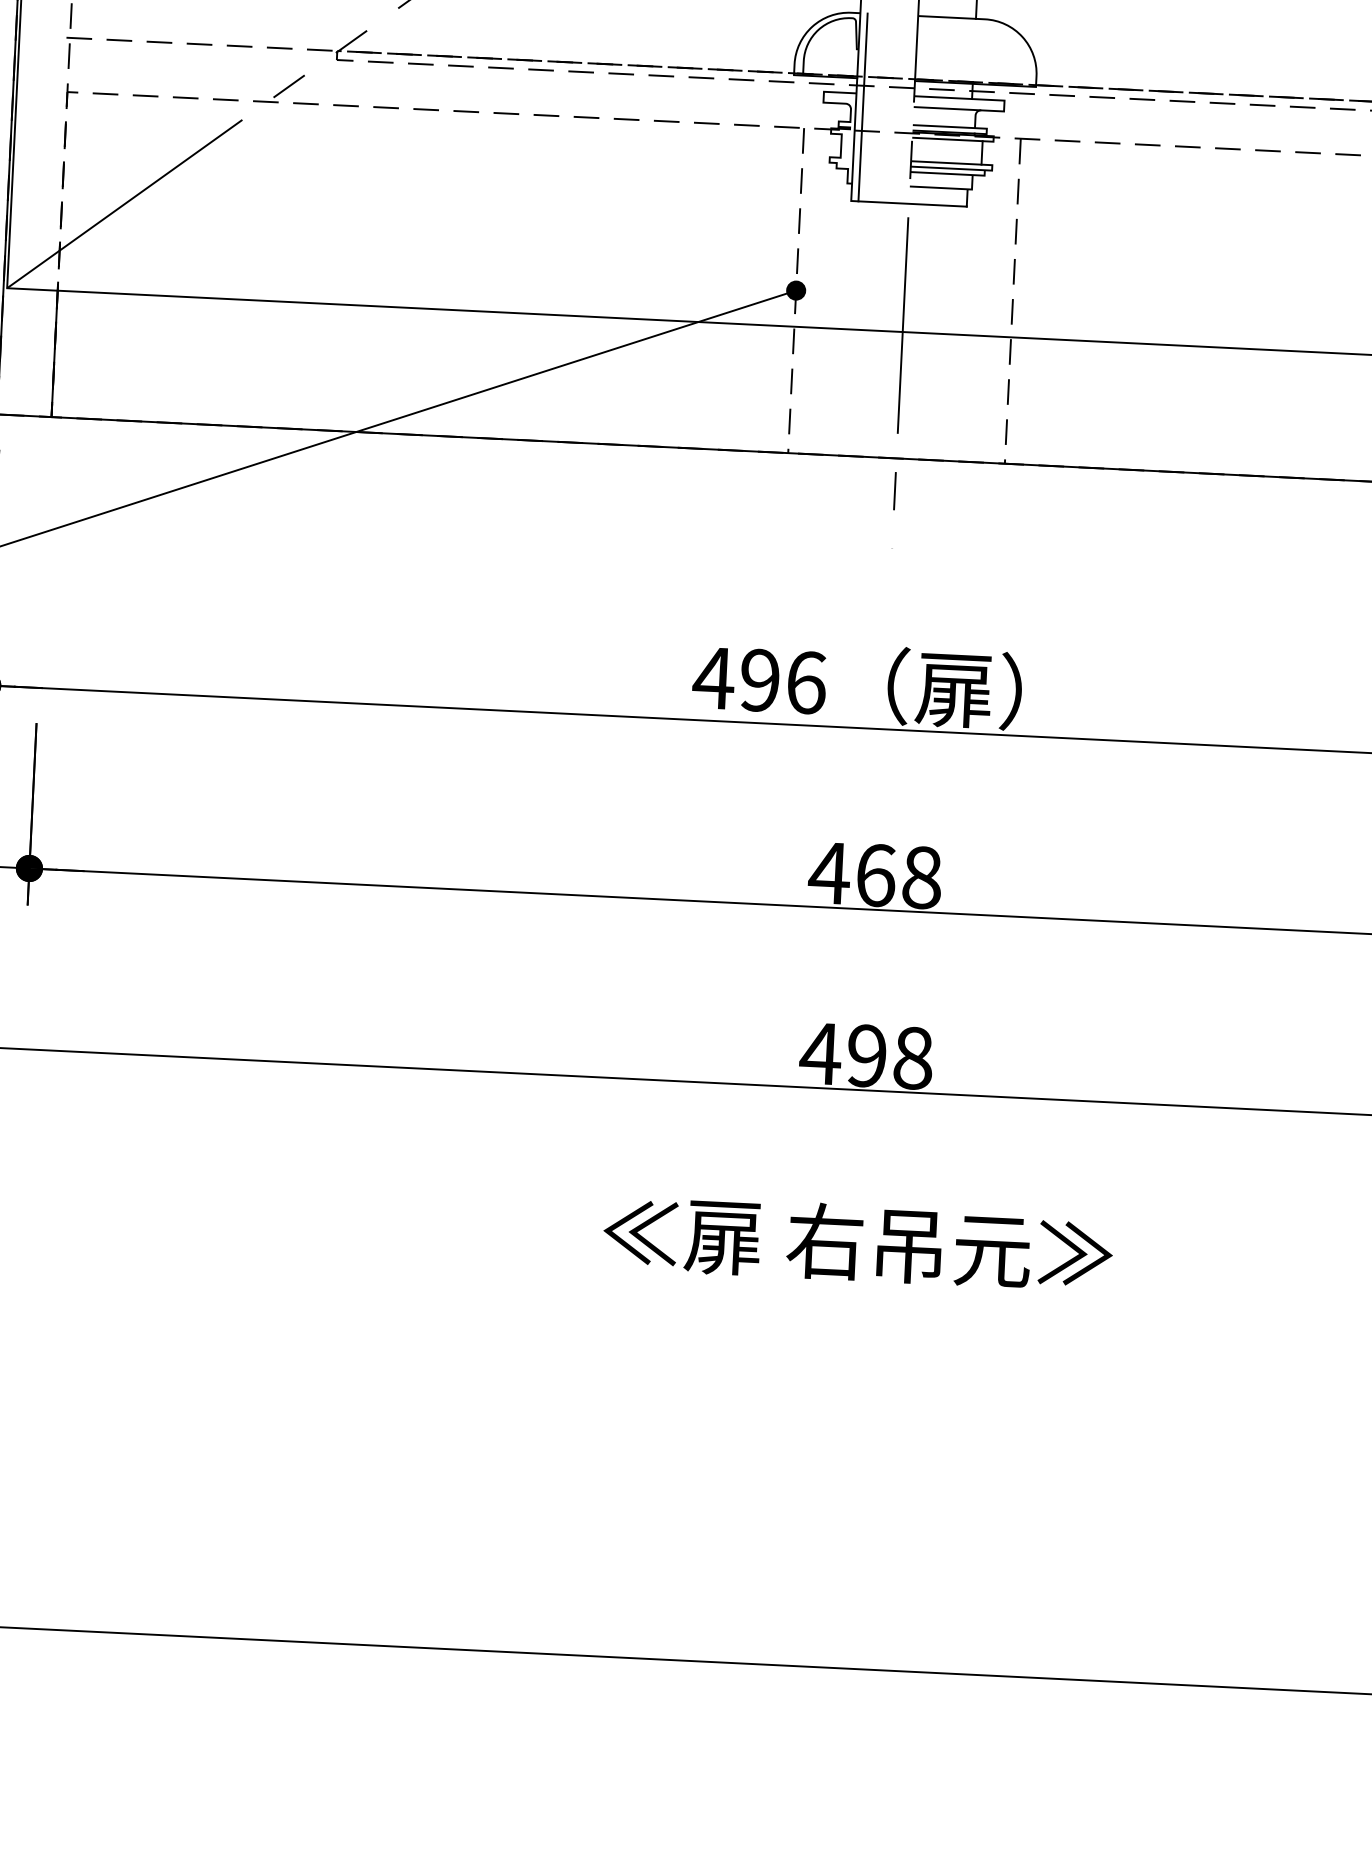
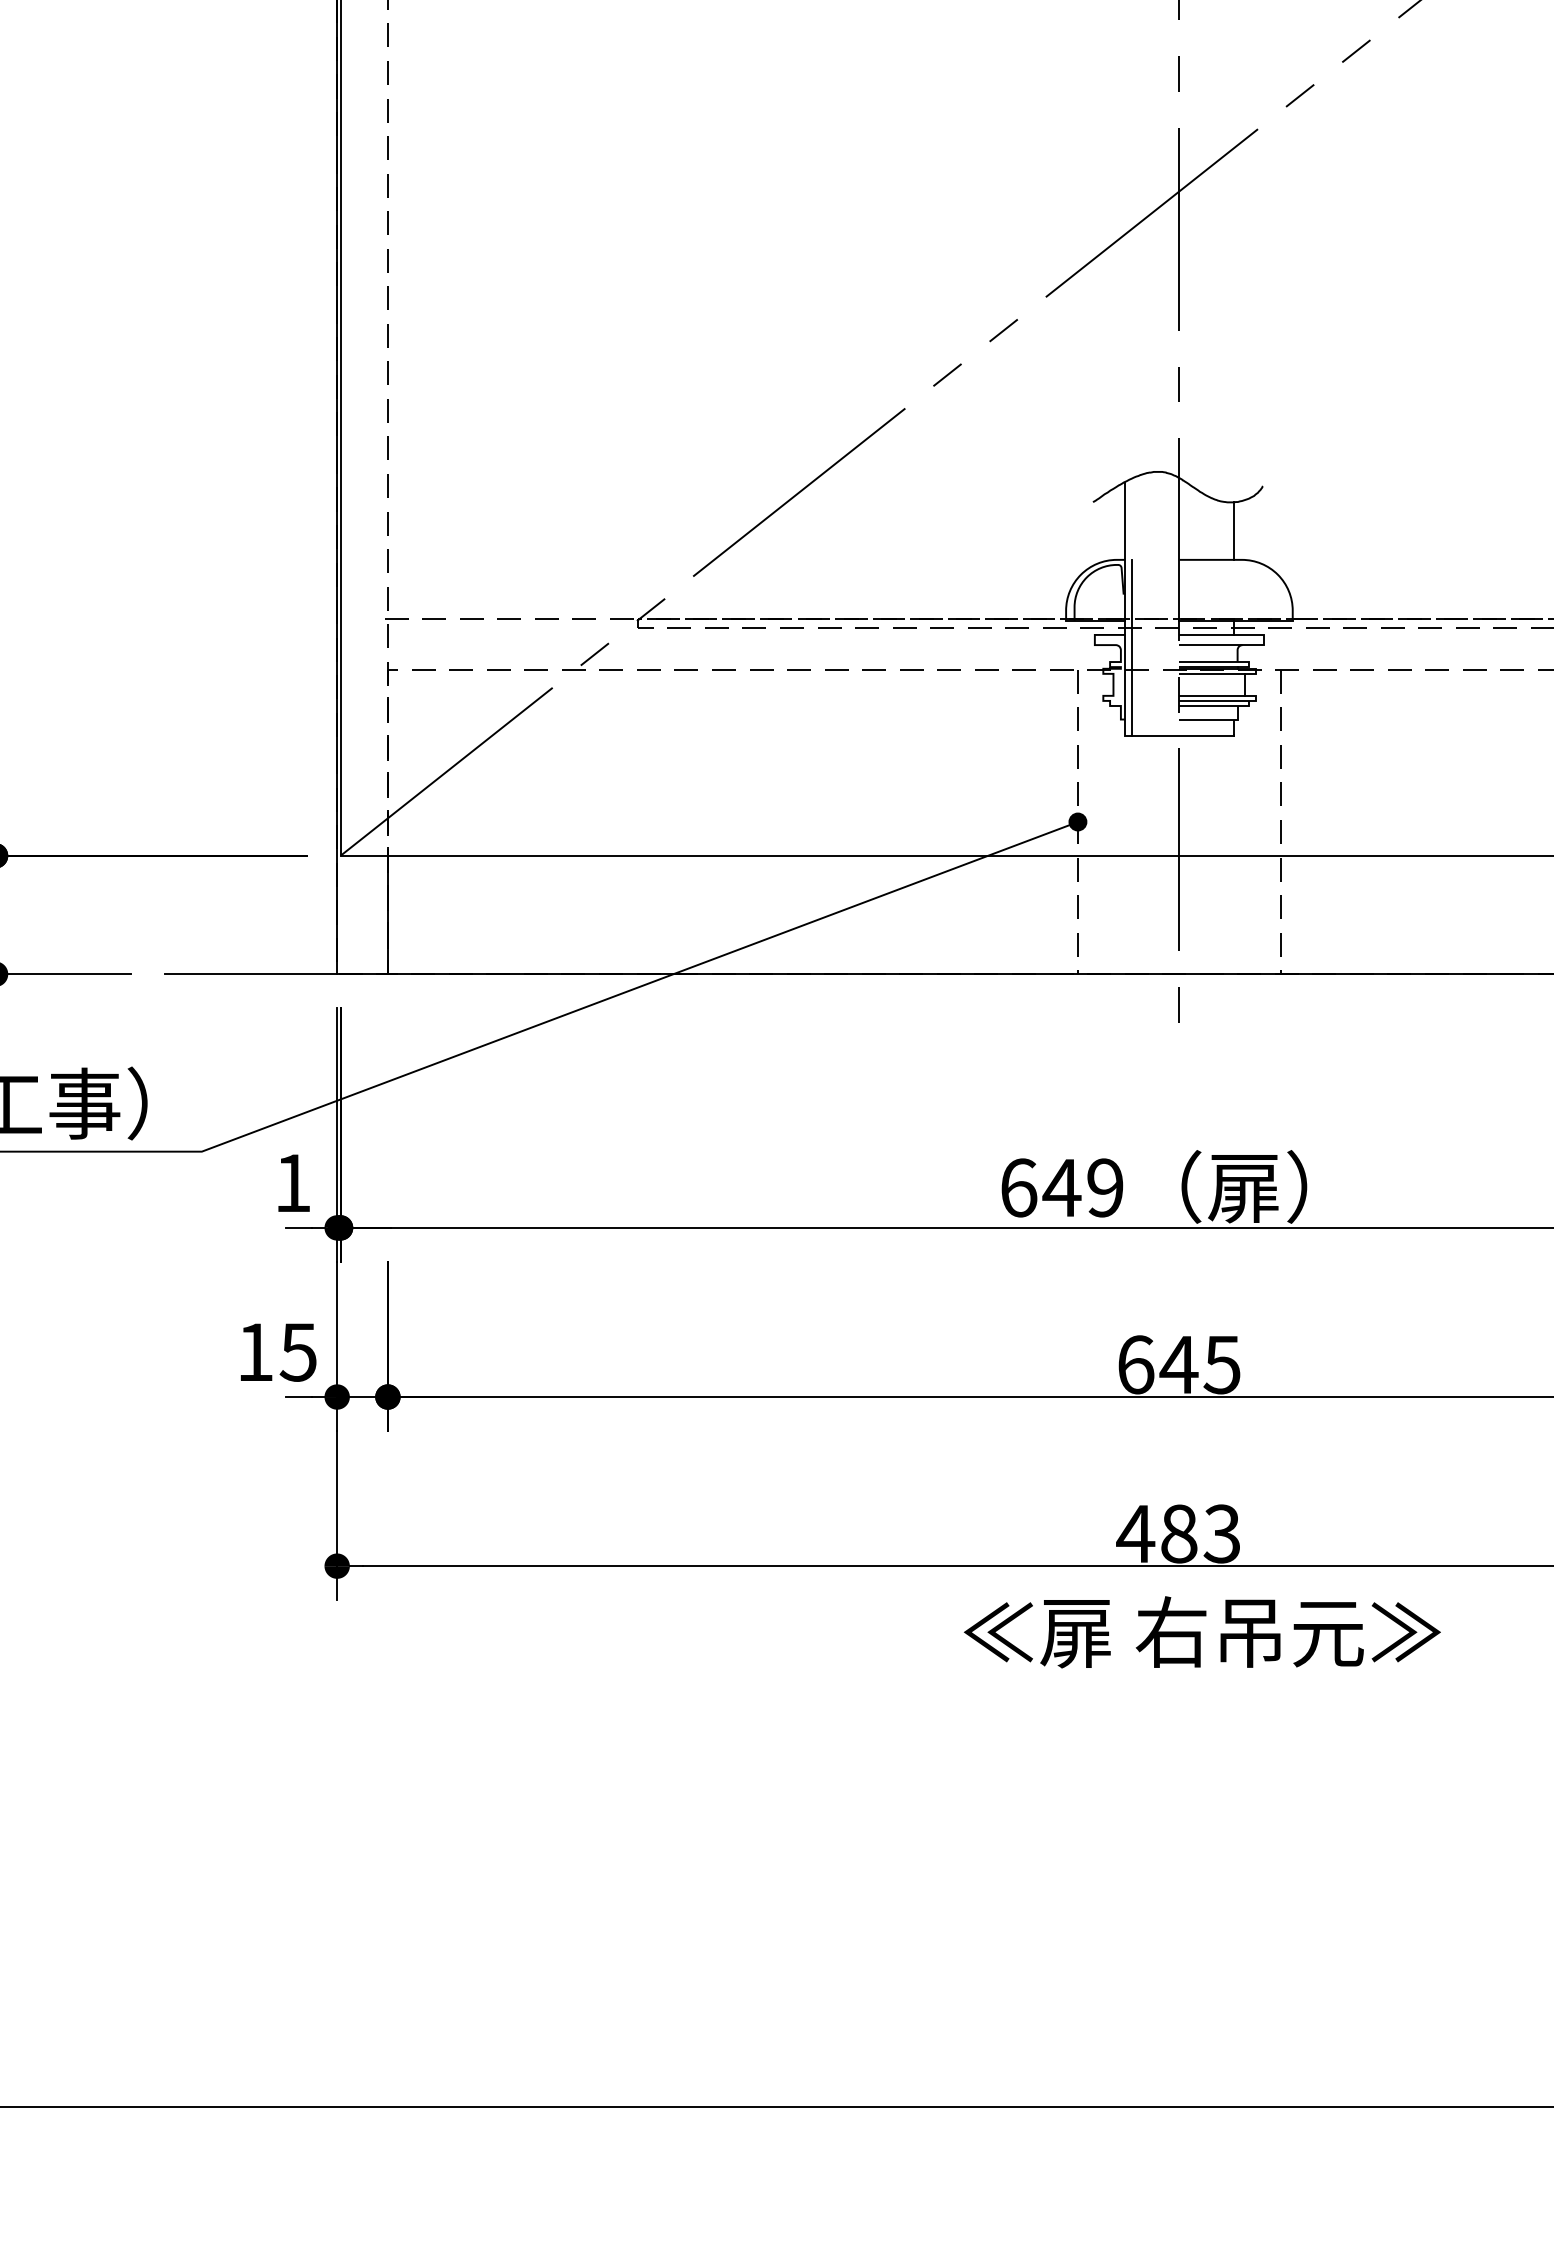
text: (759, 679) -> (1061, 1187), 496 -> 649
text: (875, 875) -> (1178, 1364), 468 -> 645
text: (889, 1056) -> (1200, 1533), 498 -> 483
text: (858, 1243) -> (1202, 1632), moved

